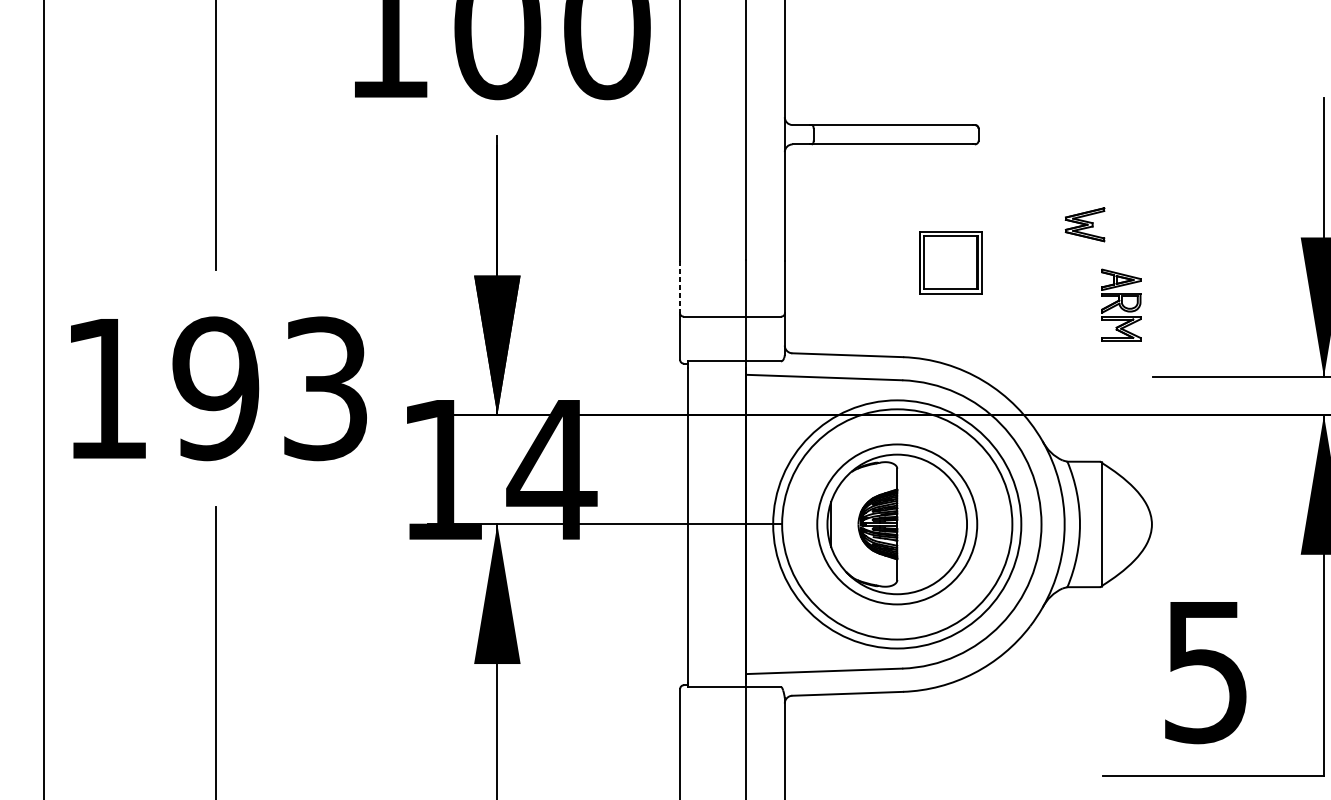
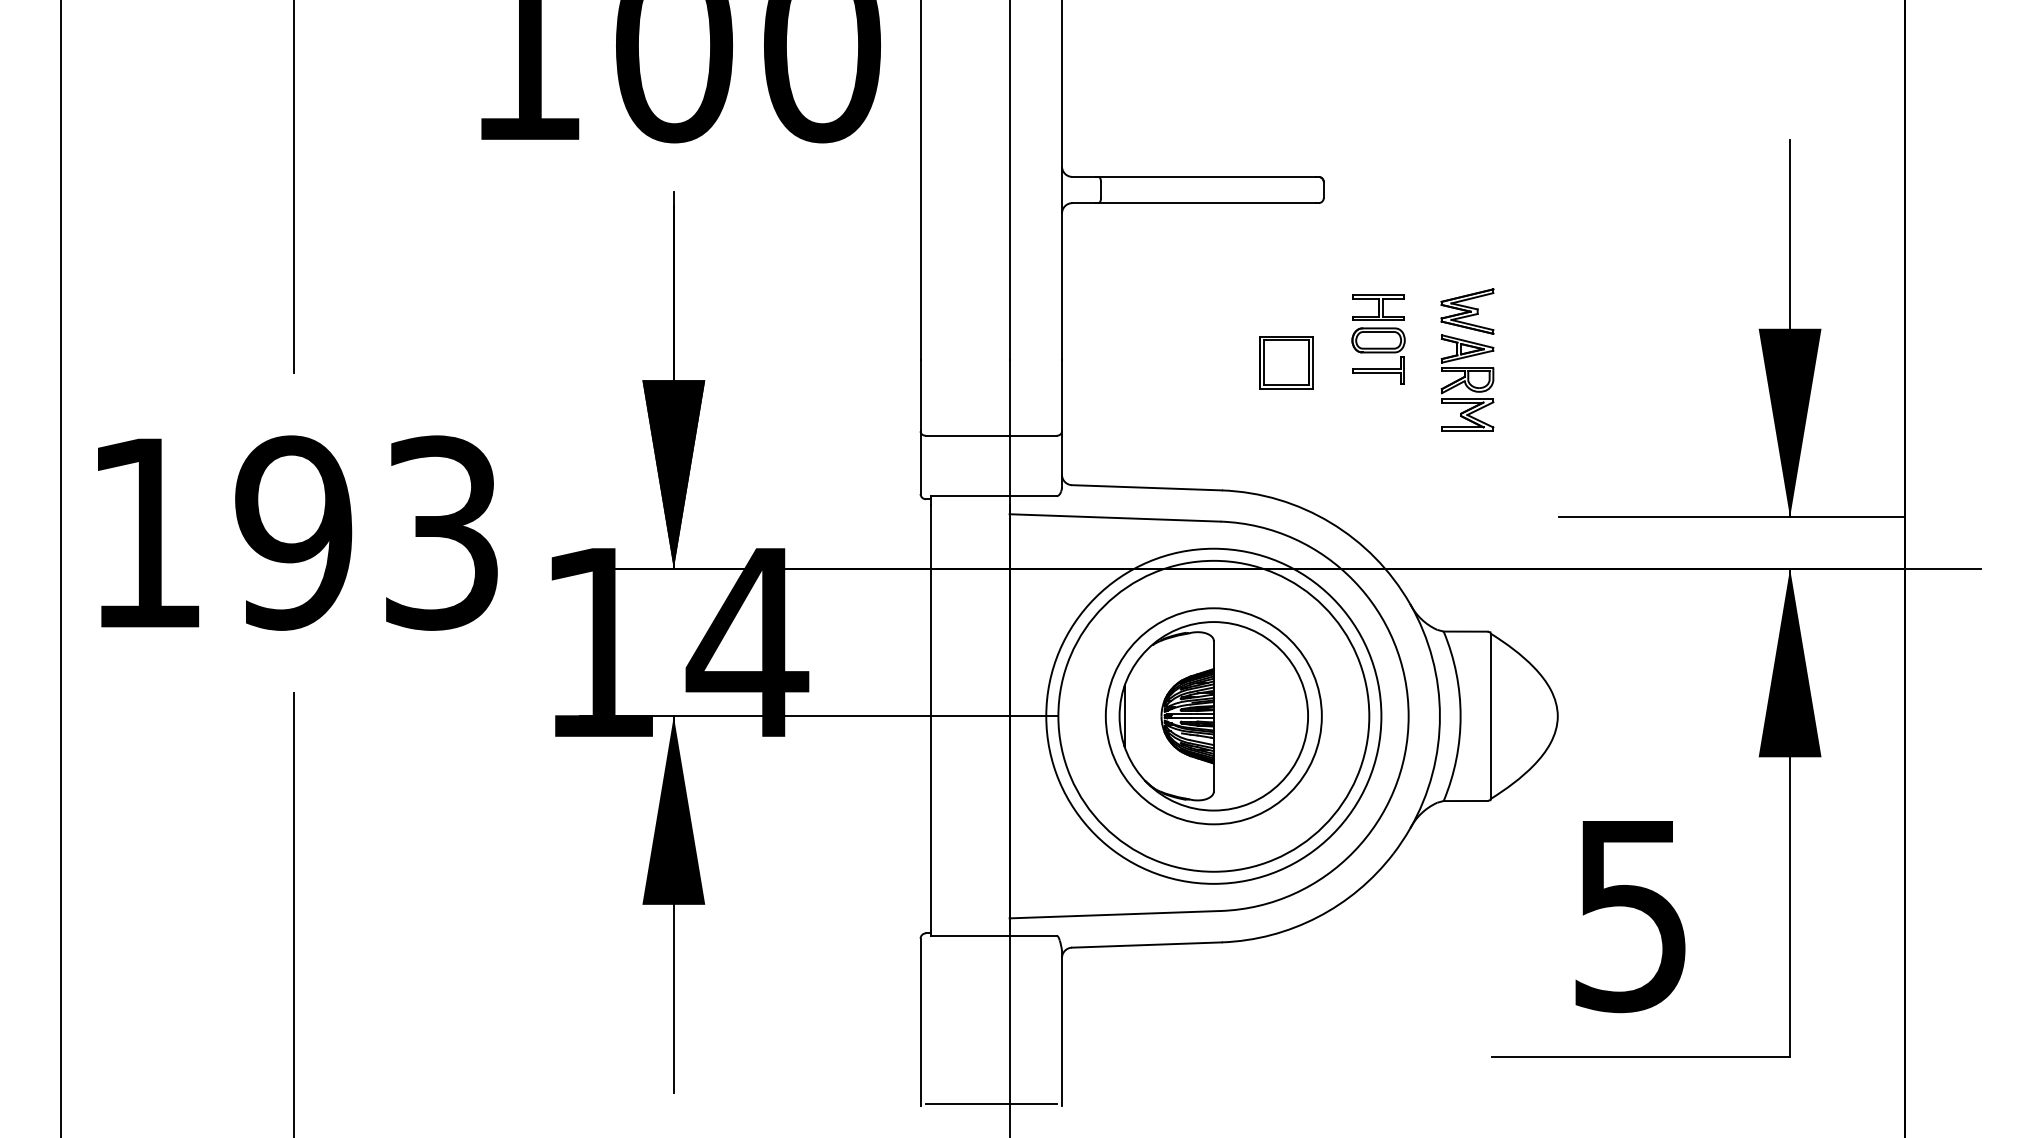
part: (1019, 245) -> (1378, 339), added
part: (951, 262) -> (1286, 362), size x0.62
line: (680, 286) -> (920, 395), dashed -> solid
part: (1121, 304) -> (1467, 382), moved

